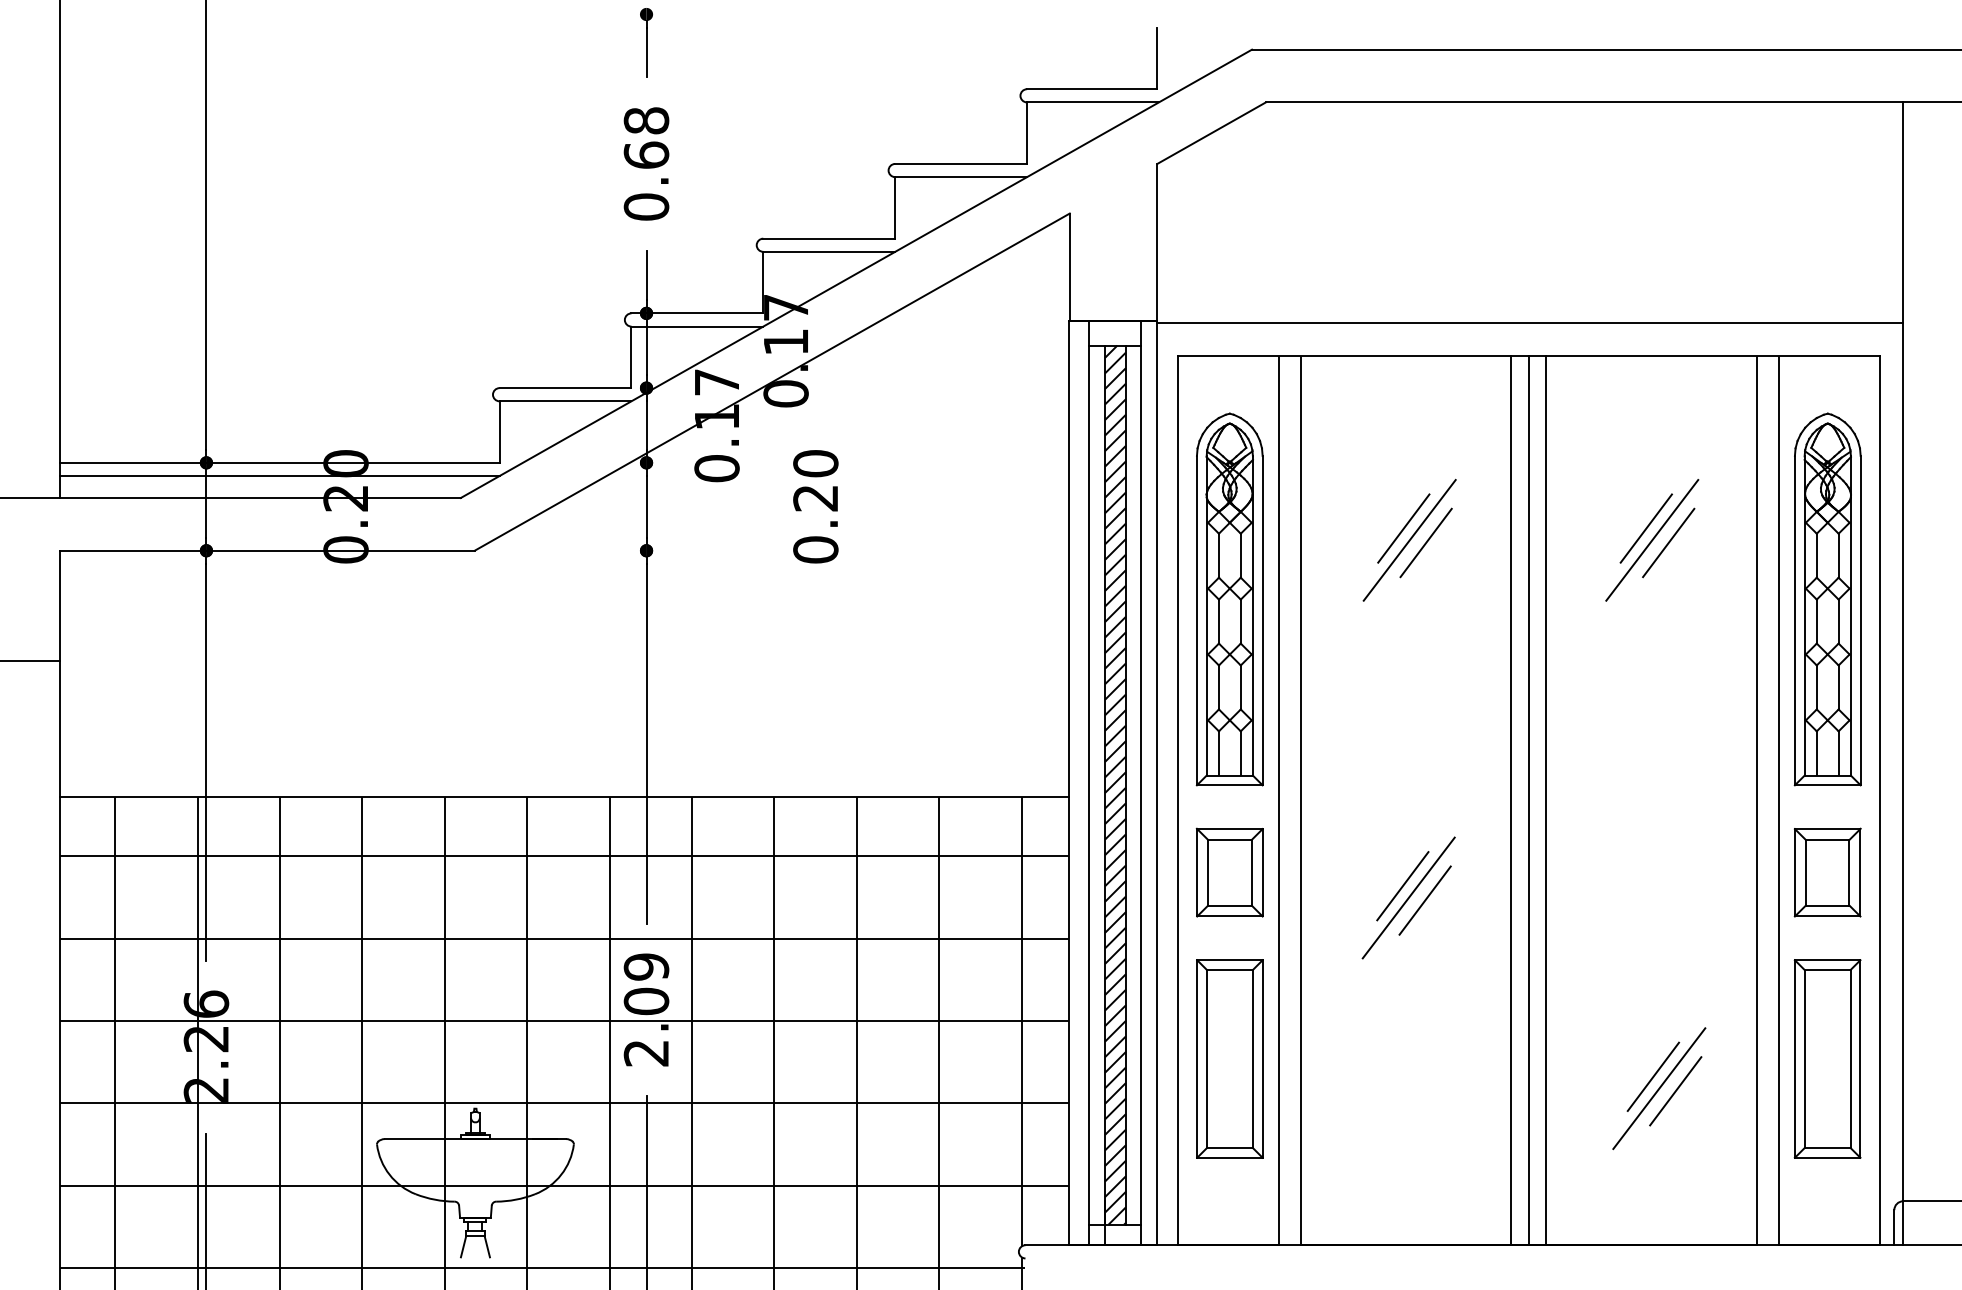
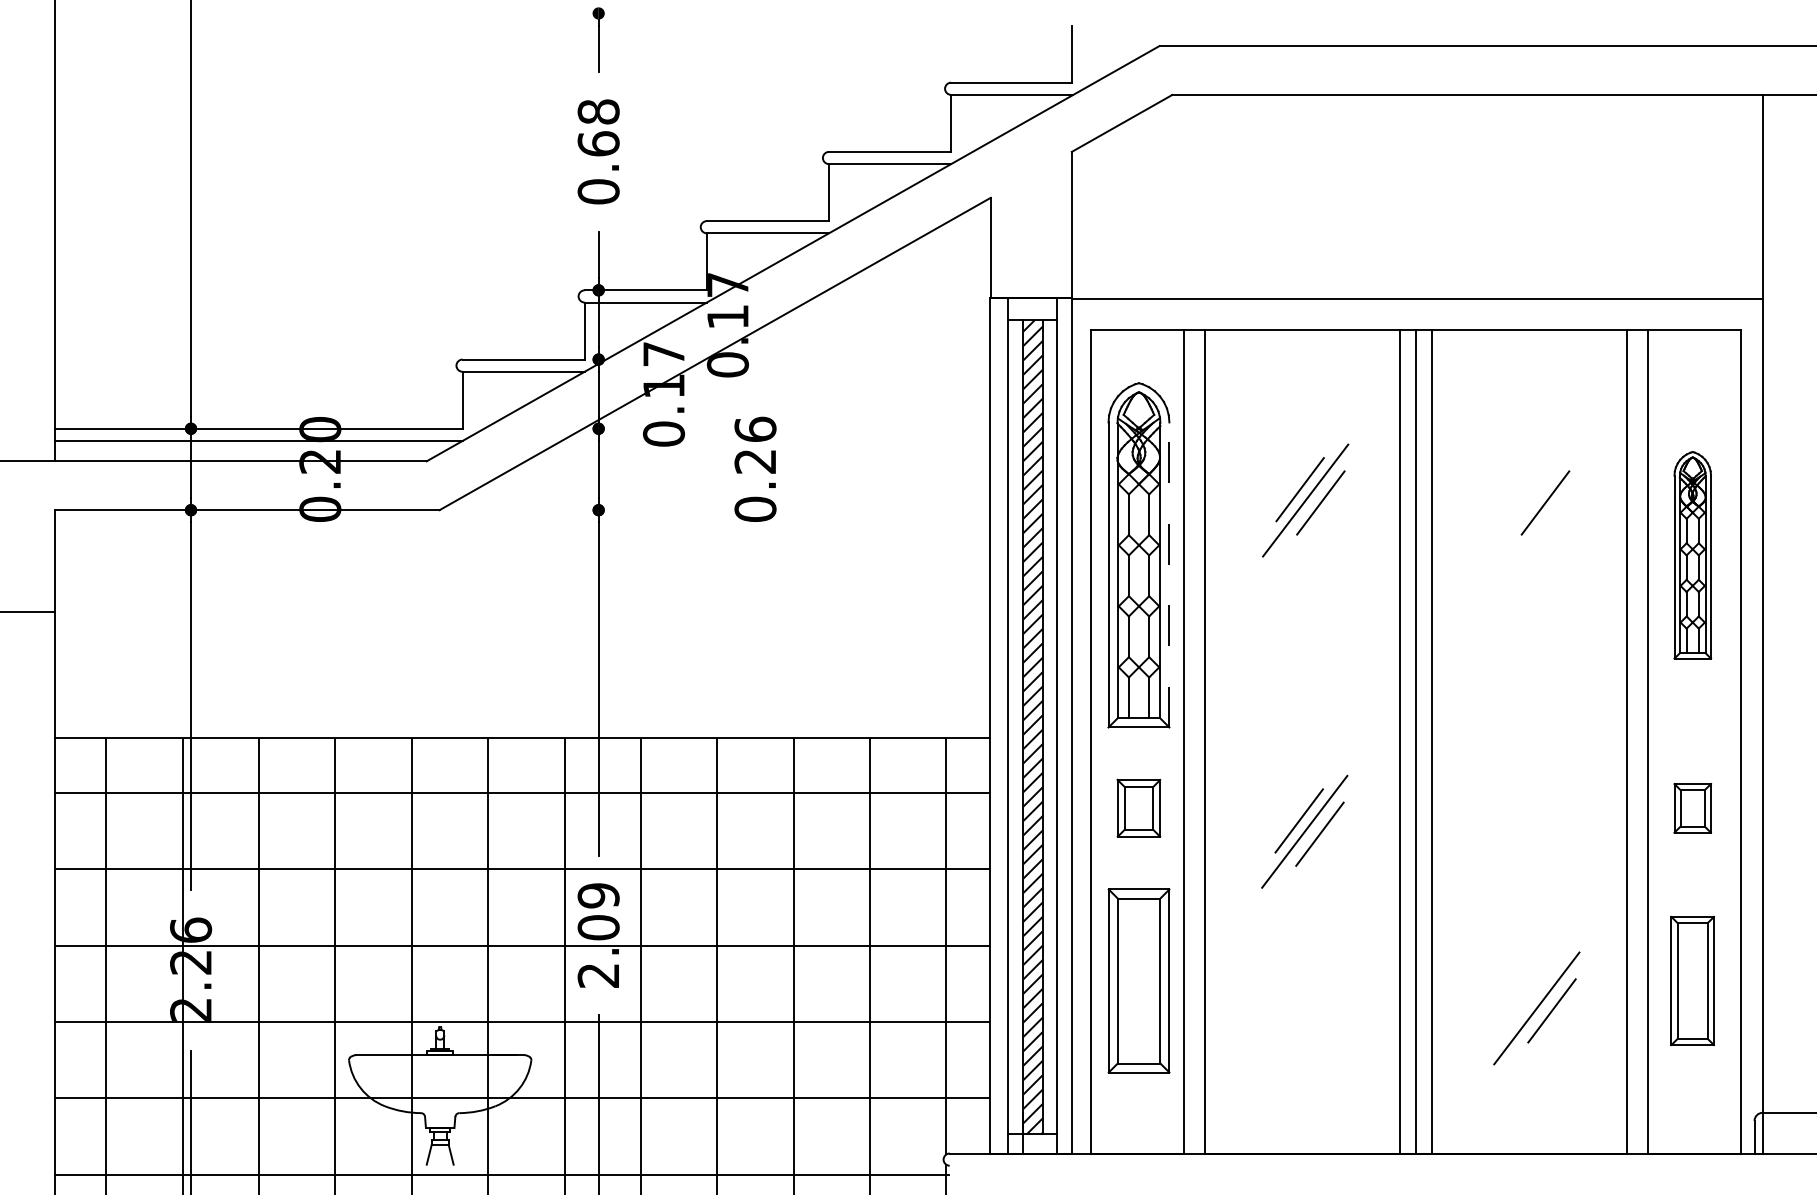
text: (815, 463) -> (755, 429), 0.20 -> 0.26
line: (1645, 528) -> (1524, 489), removed
line: (1652, 540) -> (1530, 500), removed
part: (1827, 599) -> (1692, 555), size x0.6
line: (1262, 620) -> (1169, 574), solid -> dashed
part: (1229, 872) -> (1138, 808), size x0.7
part: (1827, 872) -> (1692, 808), size x0.6
part: (1827, 1058) -> (1692, 980), size x0.7
line: (1653, 1076) -> (1531, 997), removed

